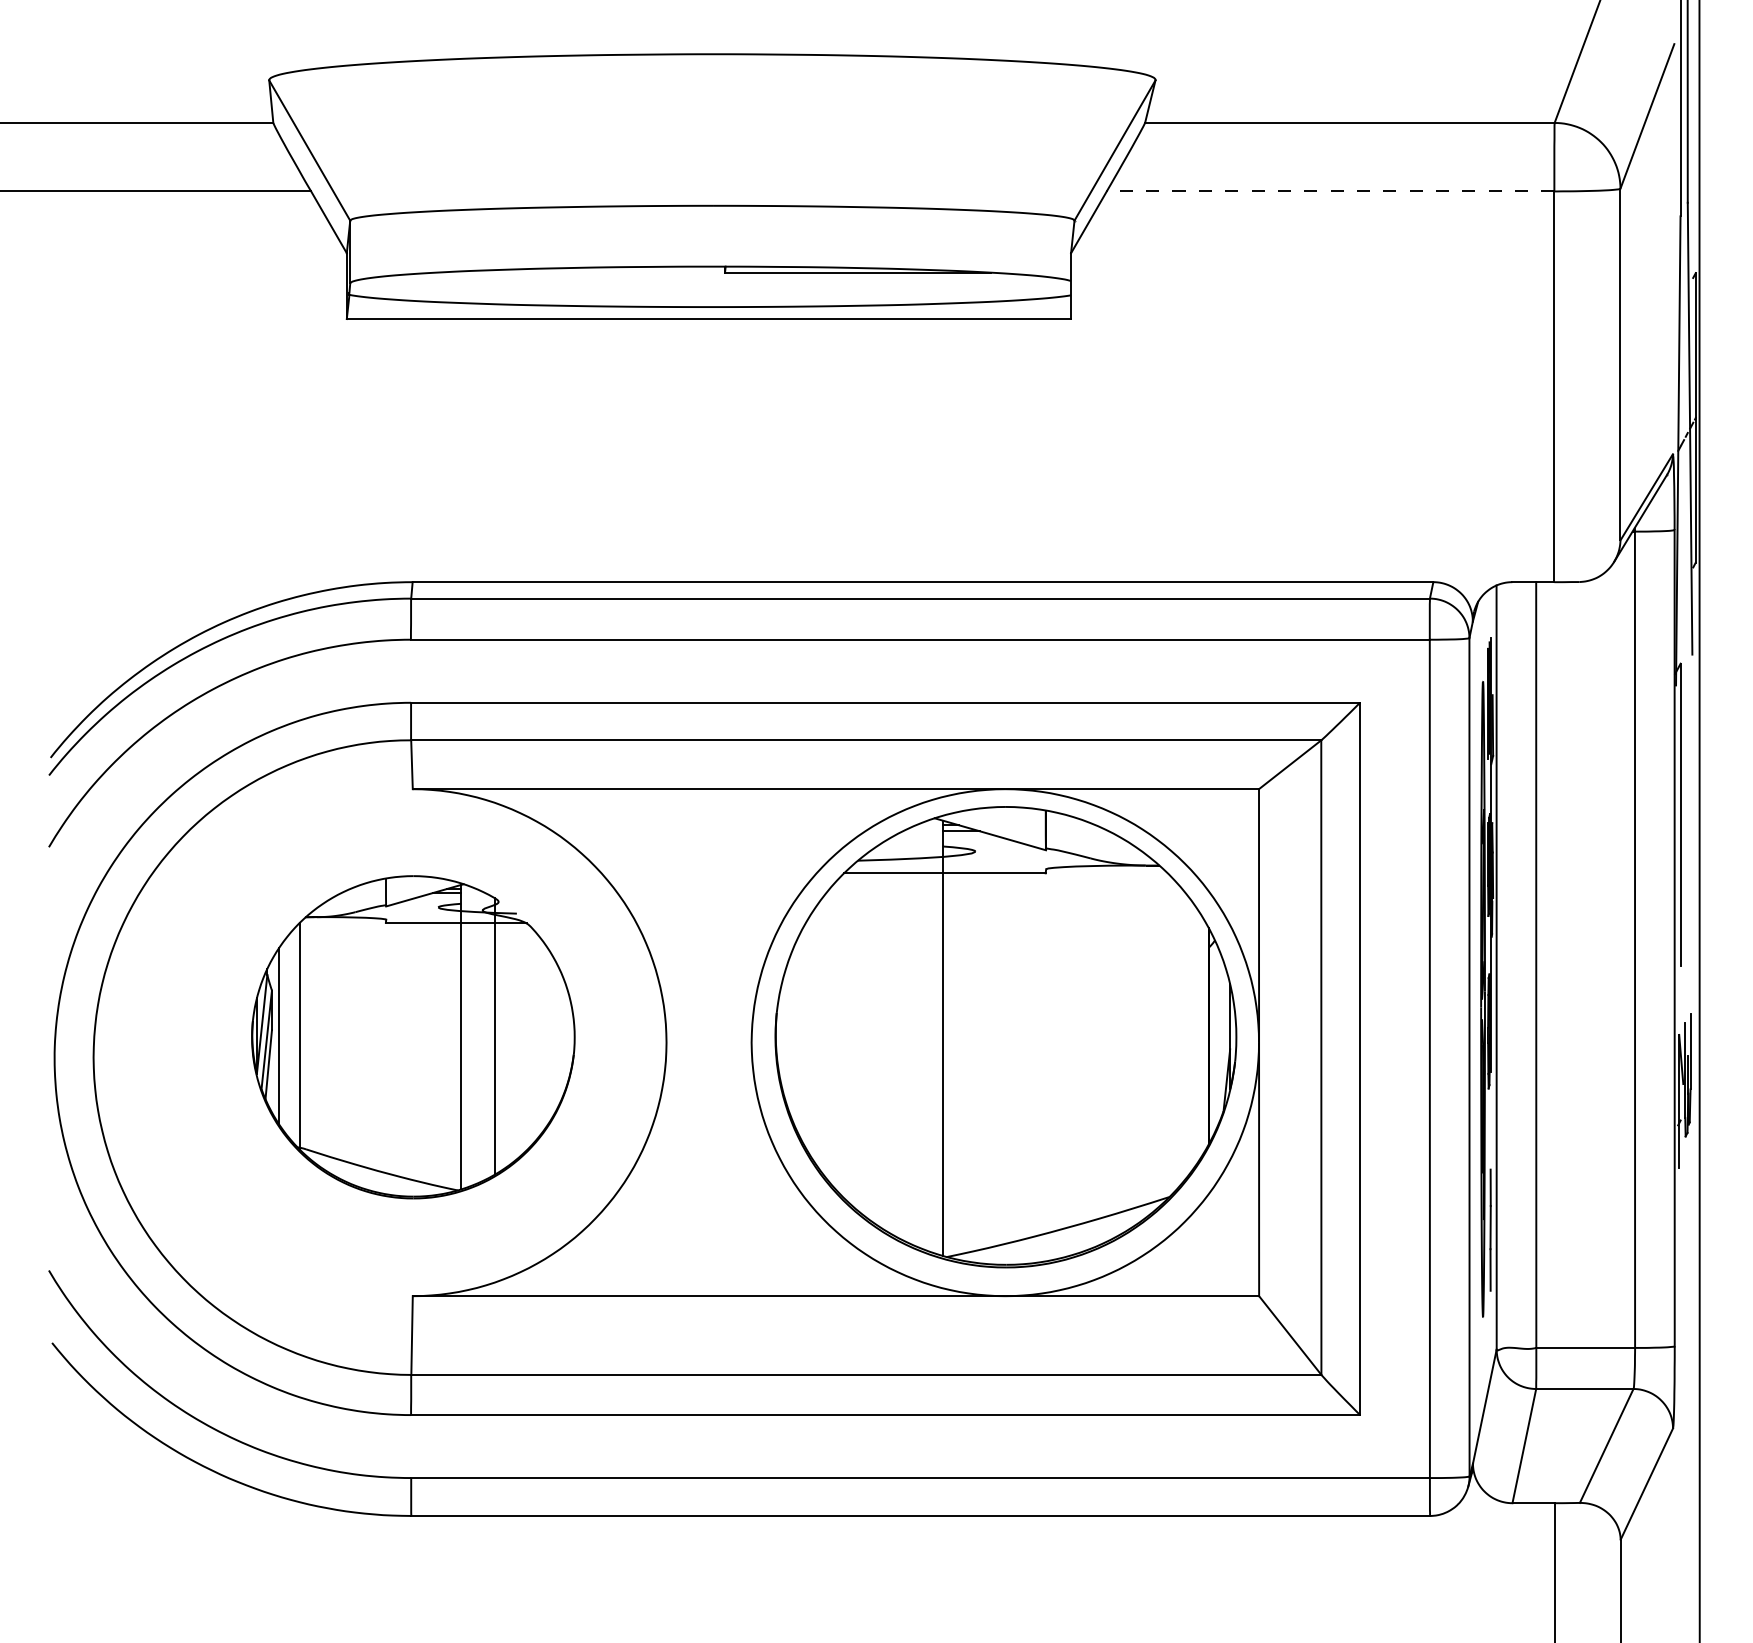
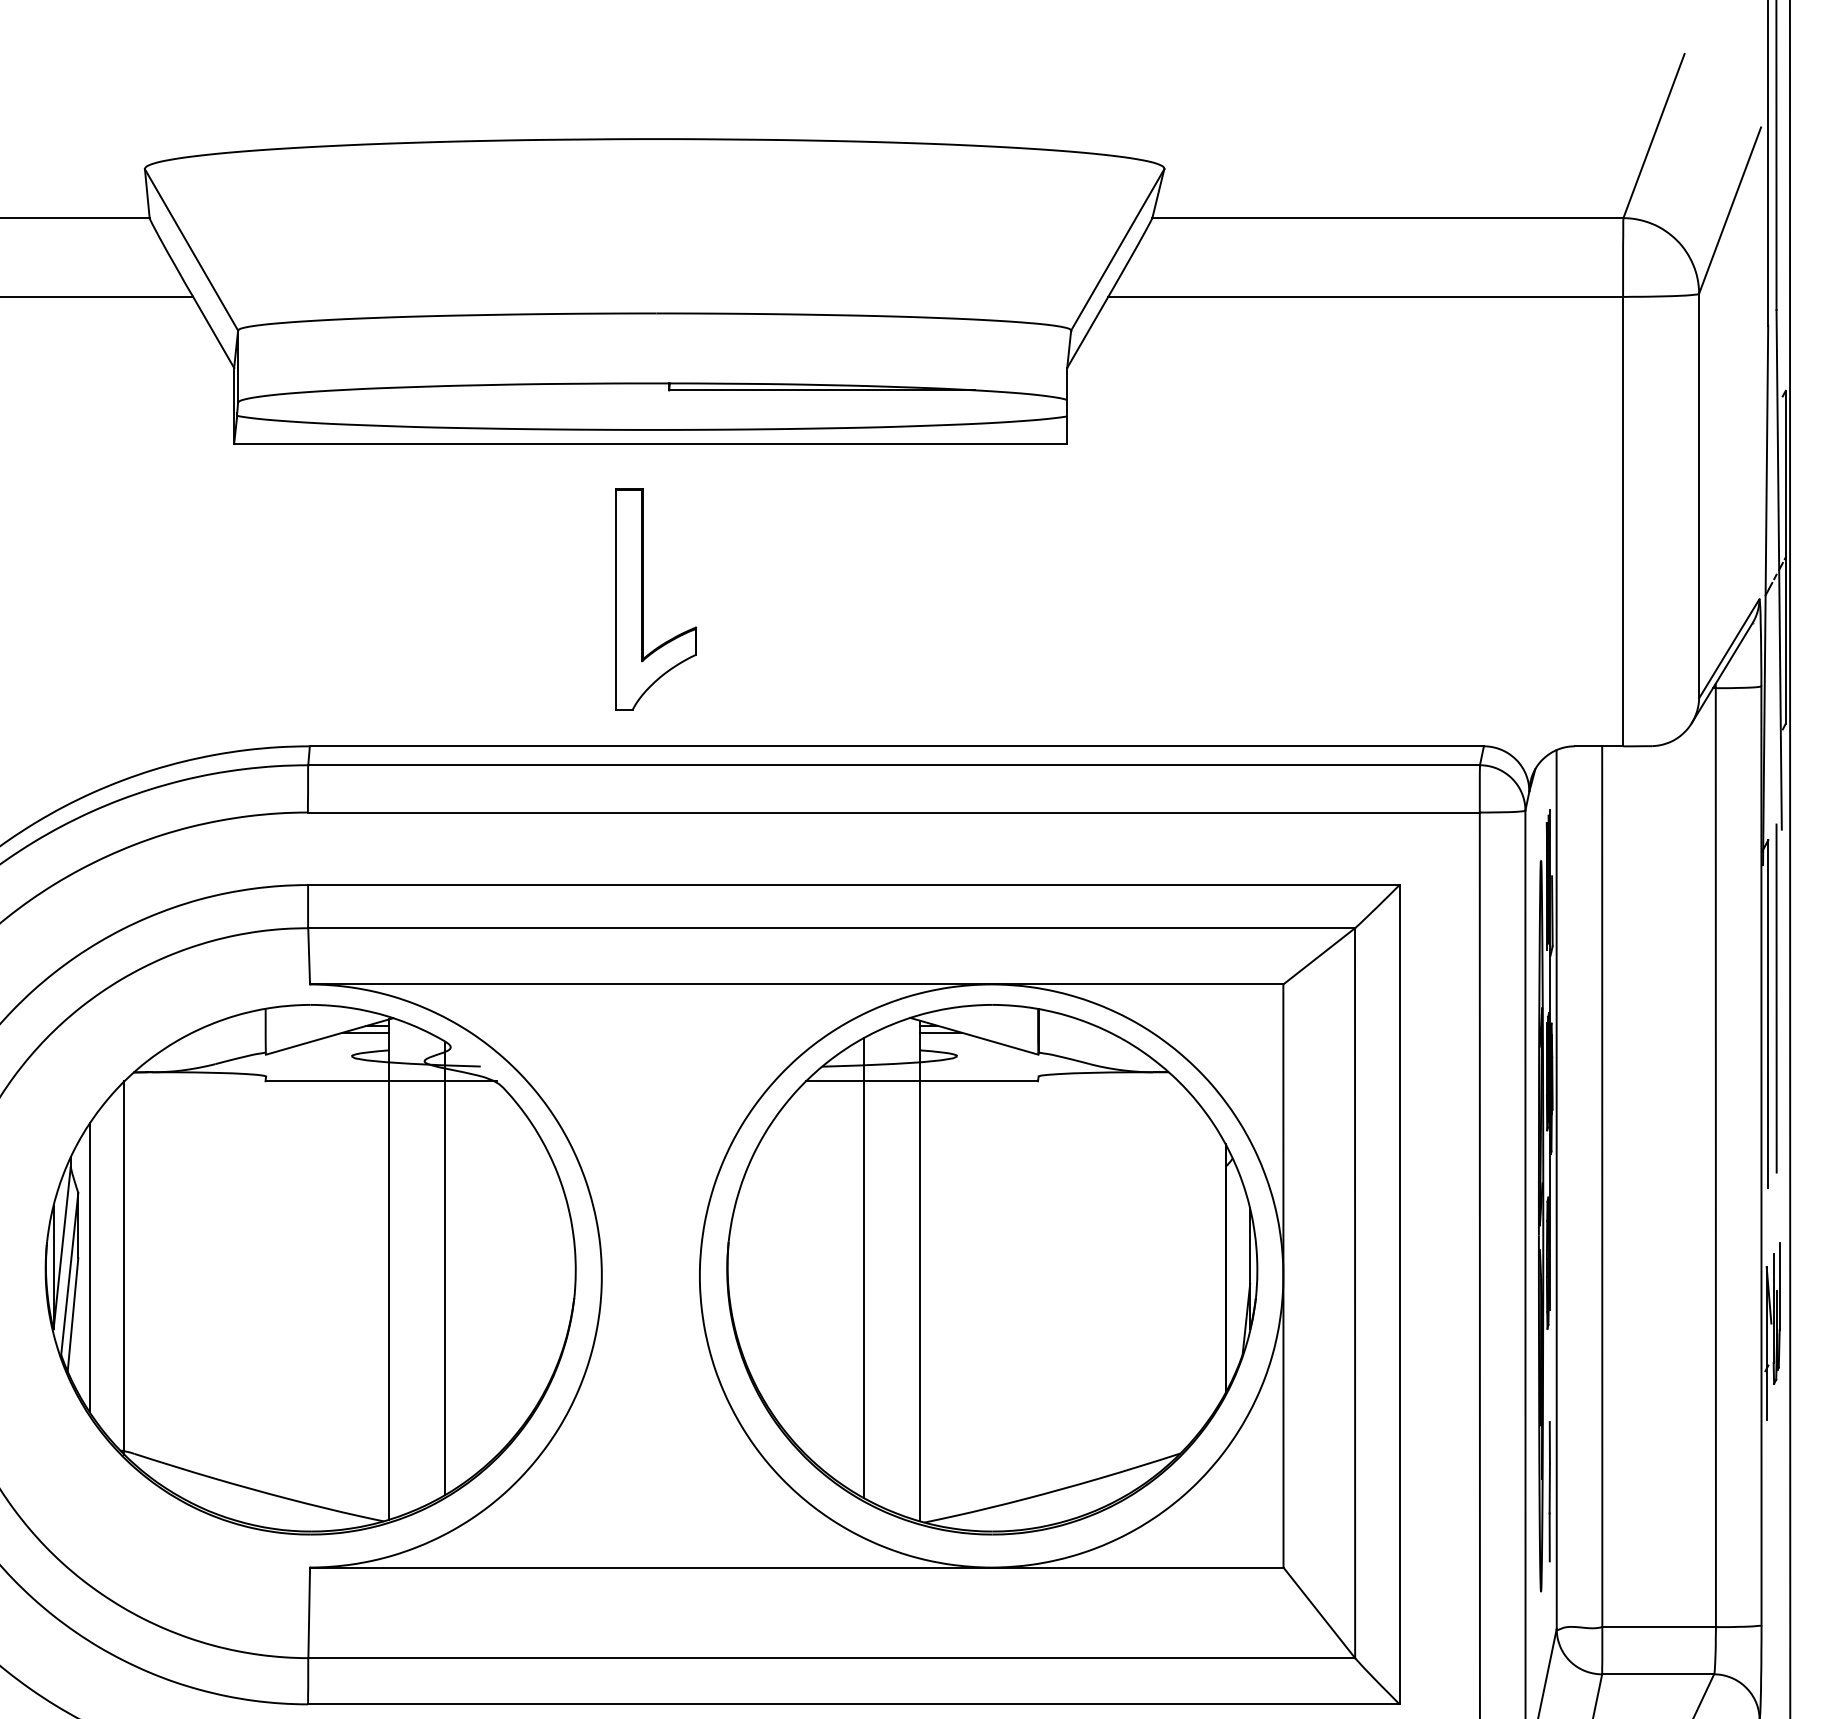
line: (1330, 191) -> (1365, 296), dashed -> solid
part: (702, 453) -> (643, 598), added
line: (1687, 801) -> (1776, 998), added
line: (894, 1035) -> (864, 1267), added
part: (413, 1037) -> (310, 1270), size x1.43

